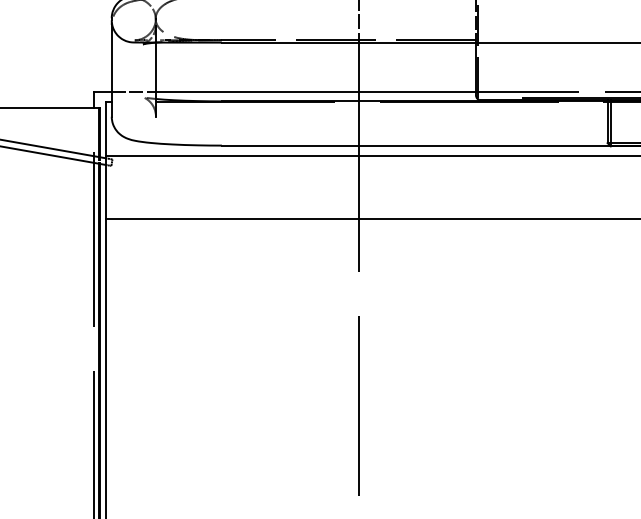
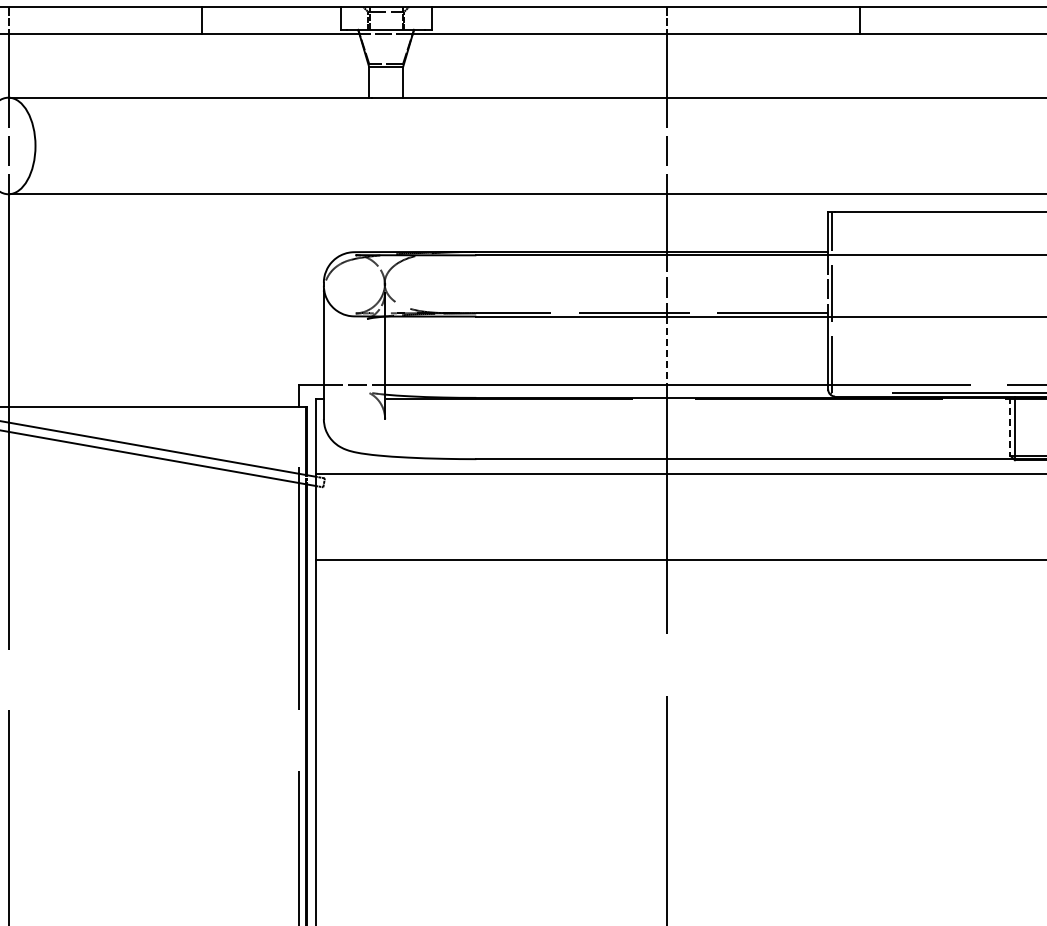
line: (359, 67) -> (666, 351), solid -> dashed
line: (607, 122) -> (1010, 426), solid -> dashed

